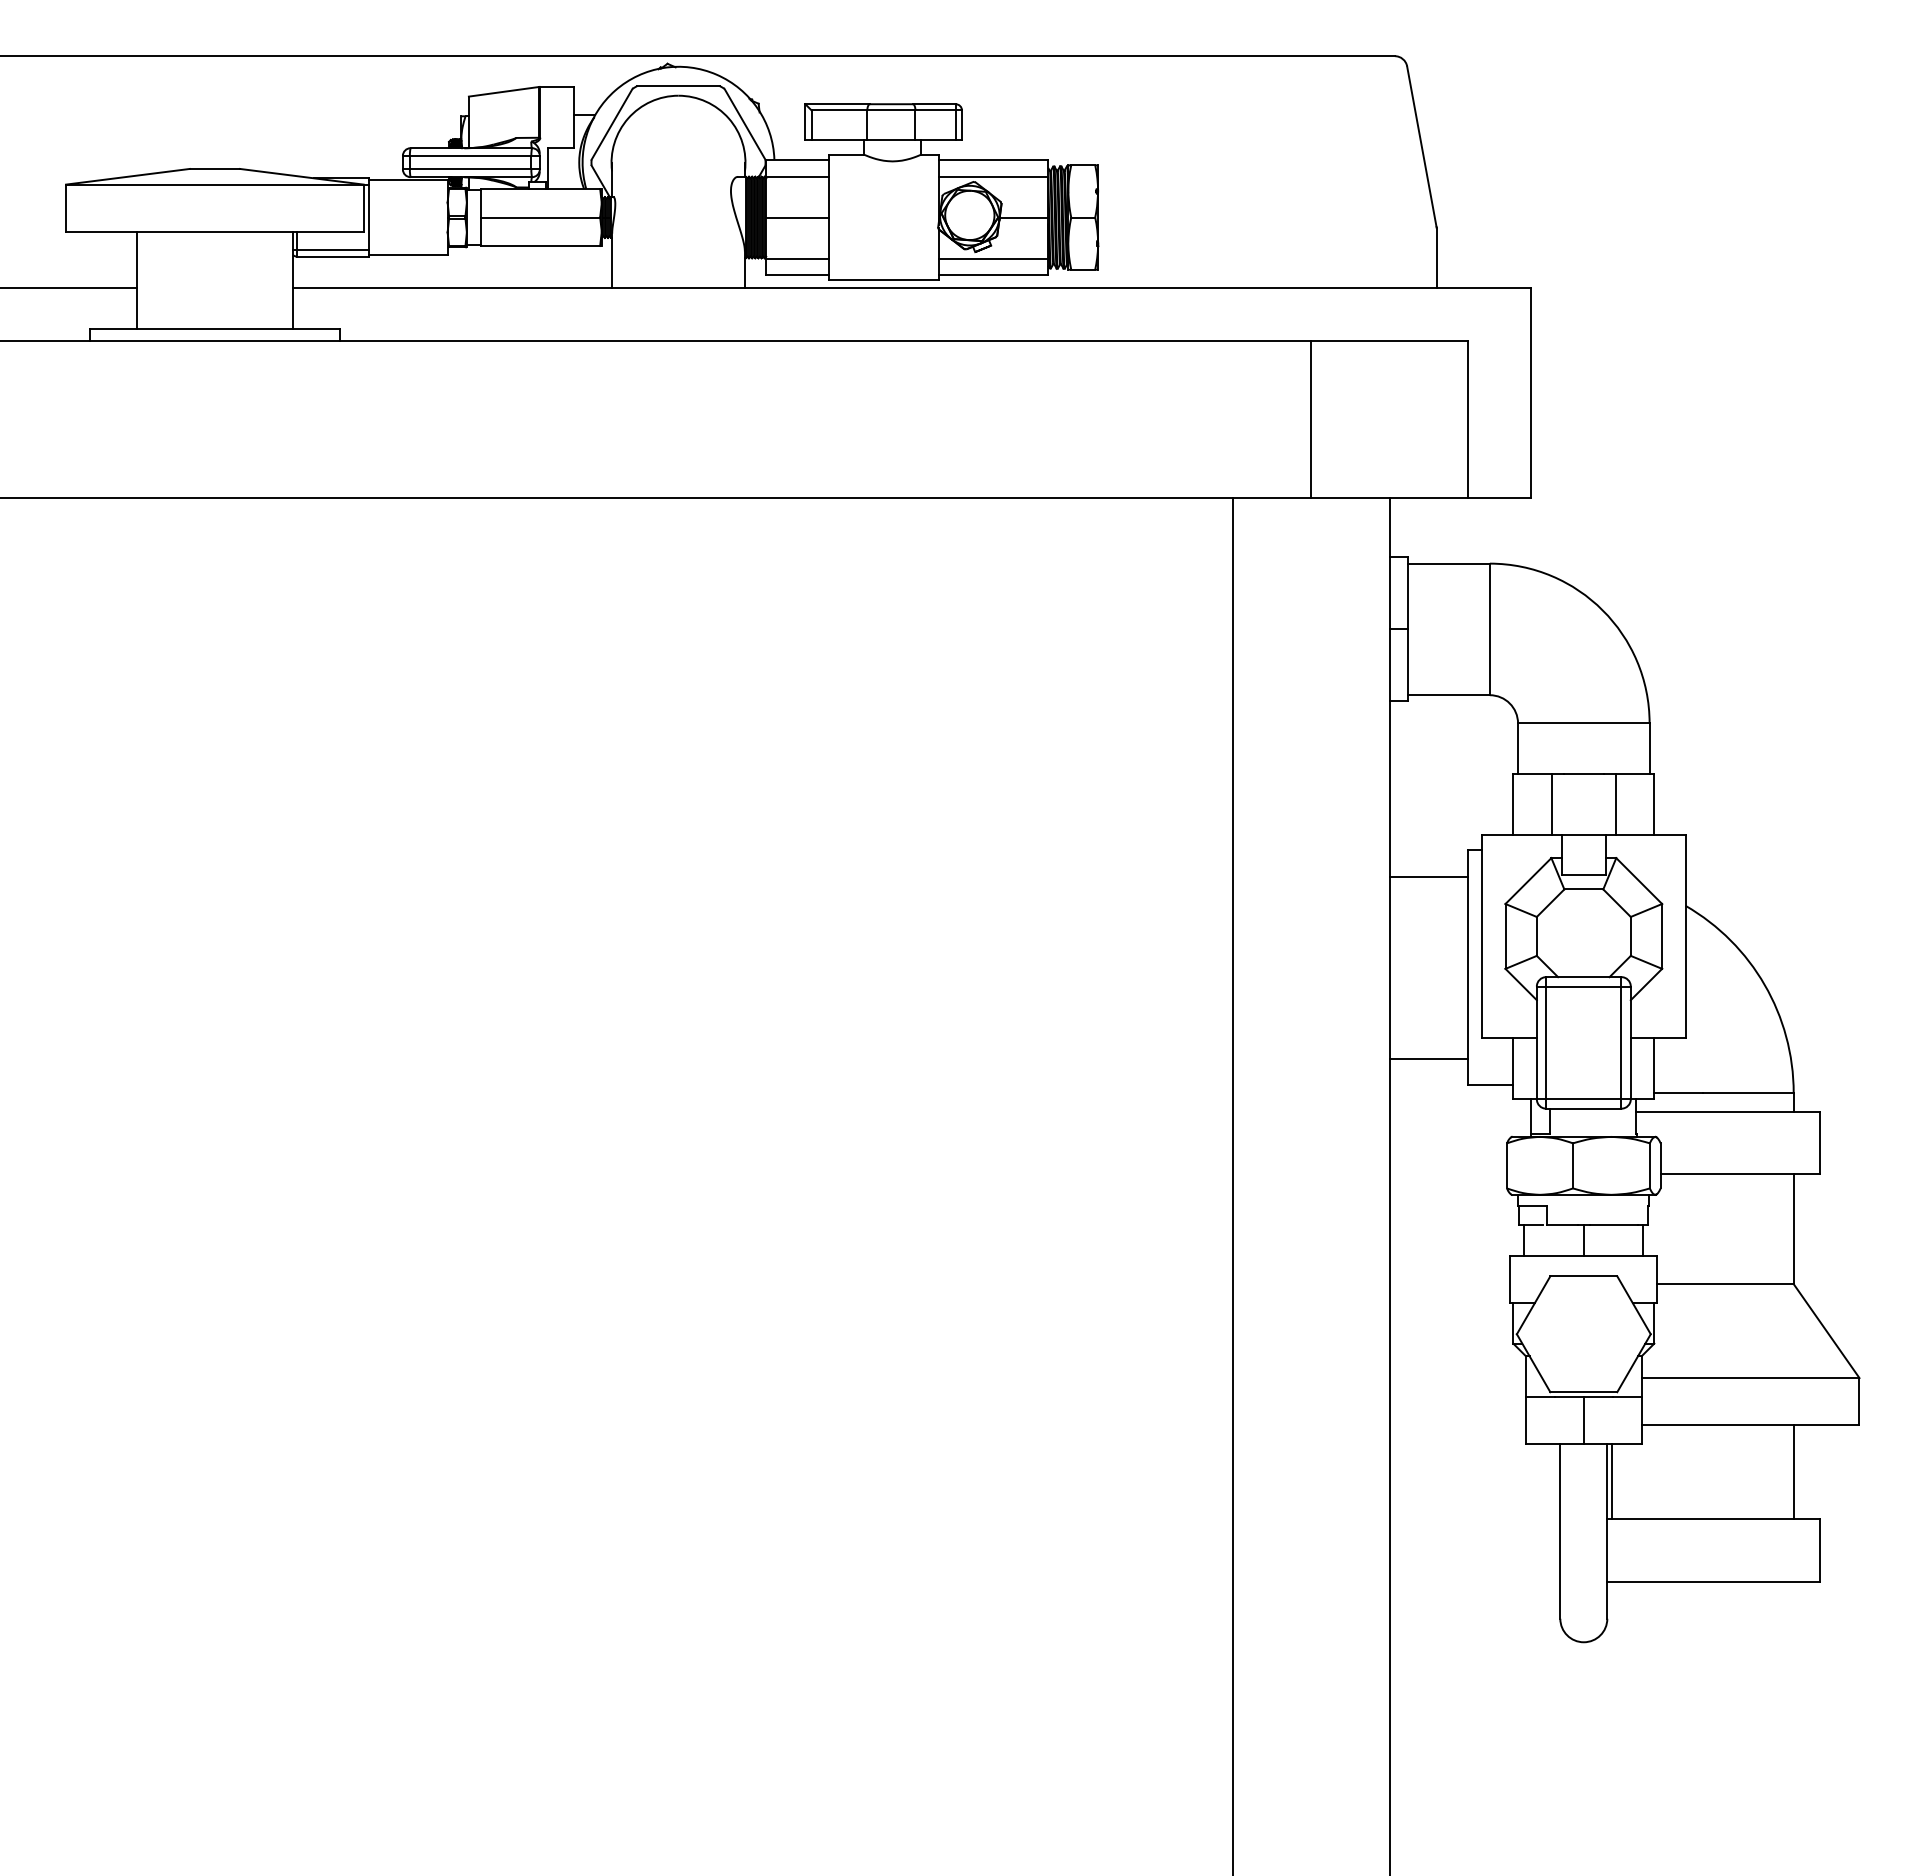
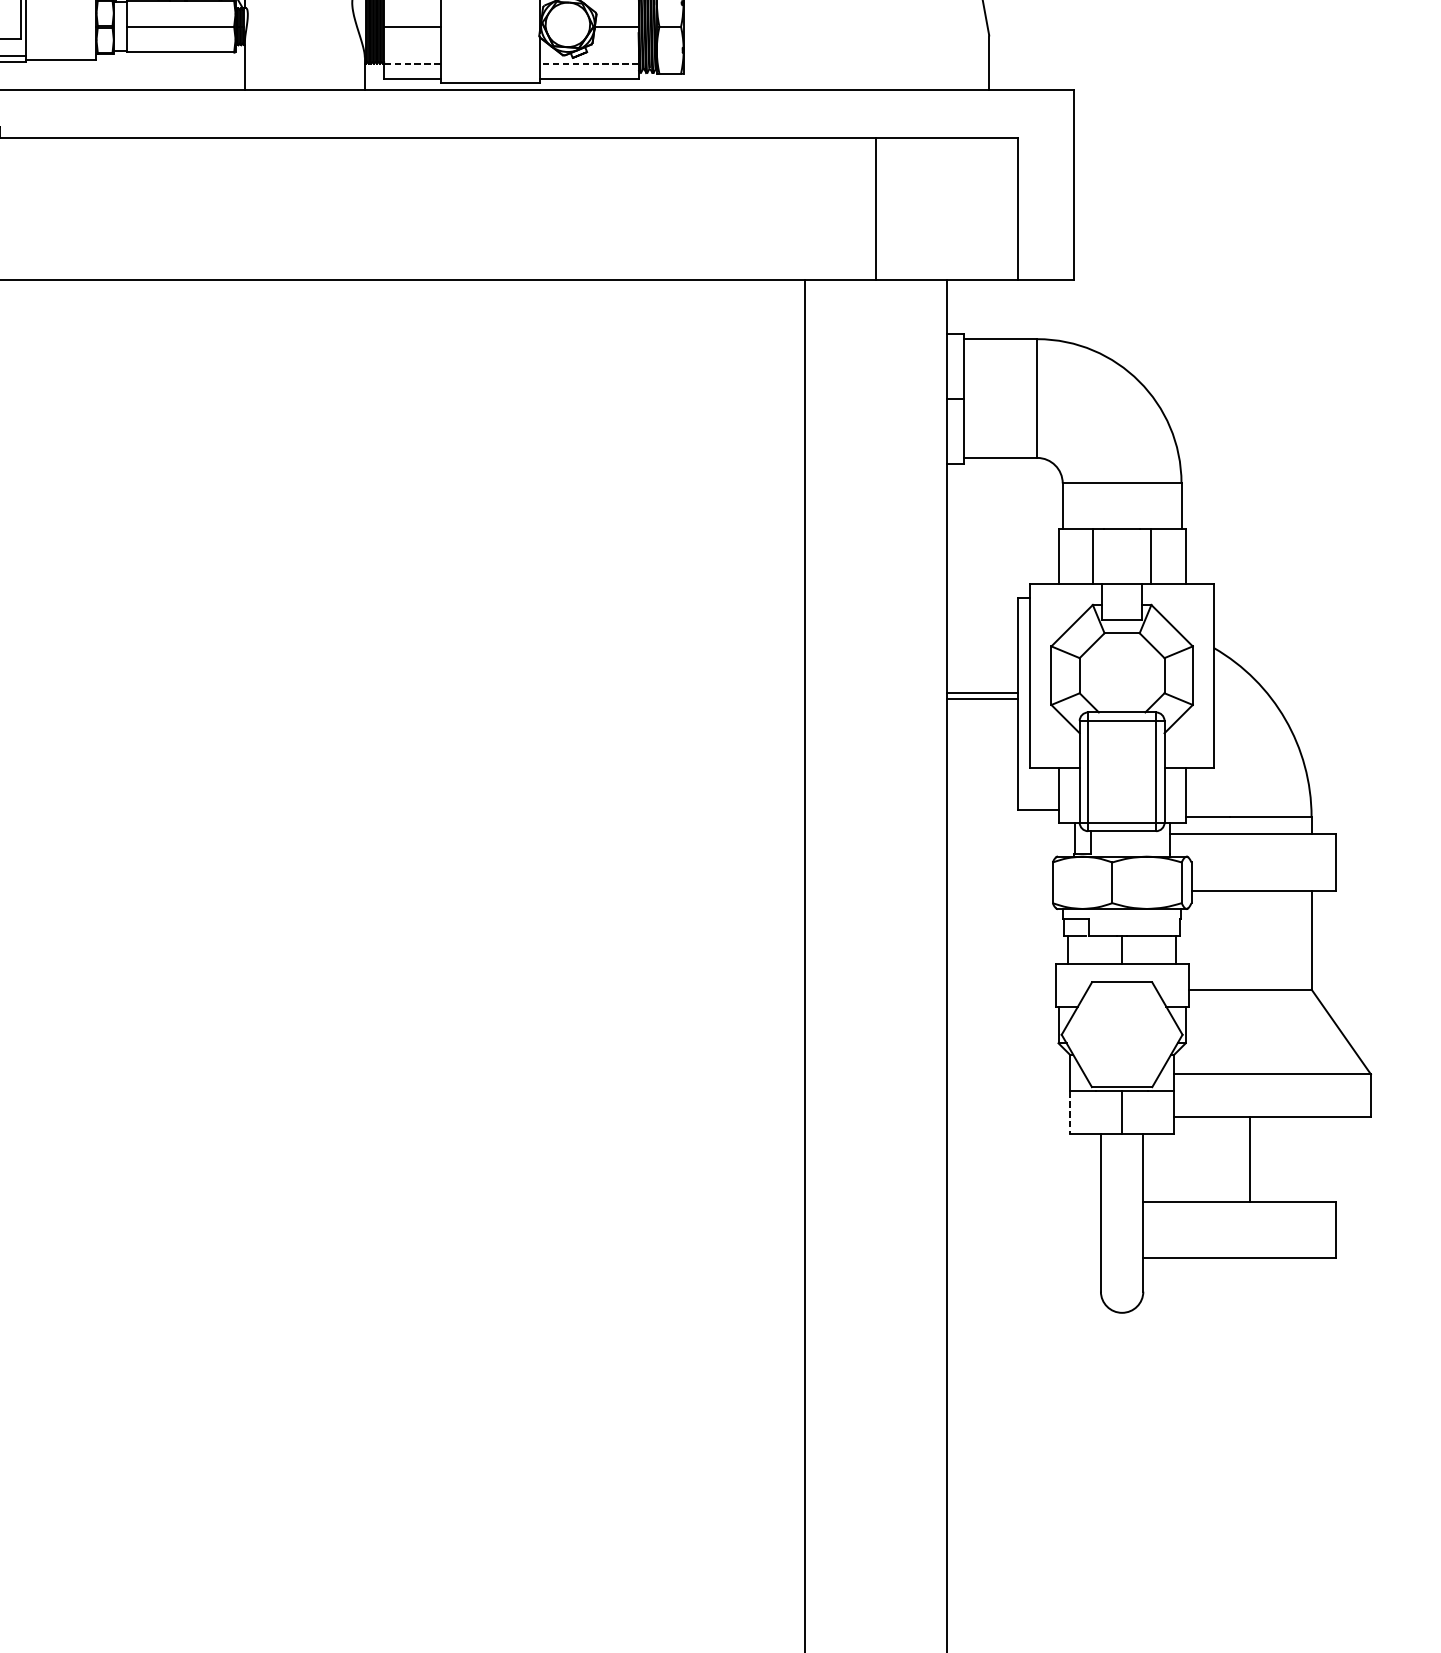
line: (797, 258) -> (412, 63), solid -> dashed
line: (993, 258) -> (589, 63), solid -> dashed
line: (1428, 876) -> (981, 698), moved
line: (1428, 1058) -> (981, 692), moved
line: (1525, 1420) -> (1069, 1112), solid -> dashed
line: (1793, 1472) -> (1250, 1159), moved
line: (1612, 1481) -> (1148, 1167), removed

